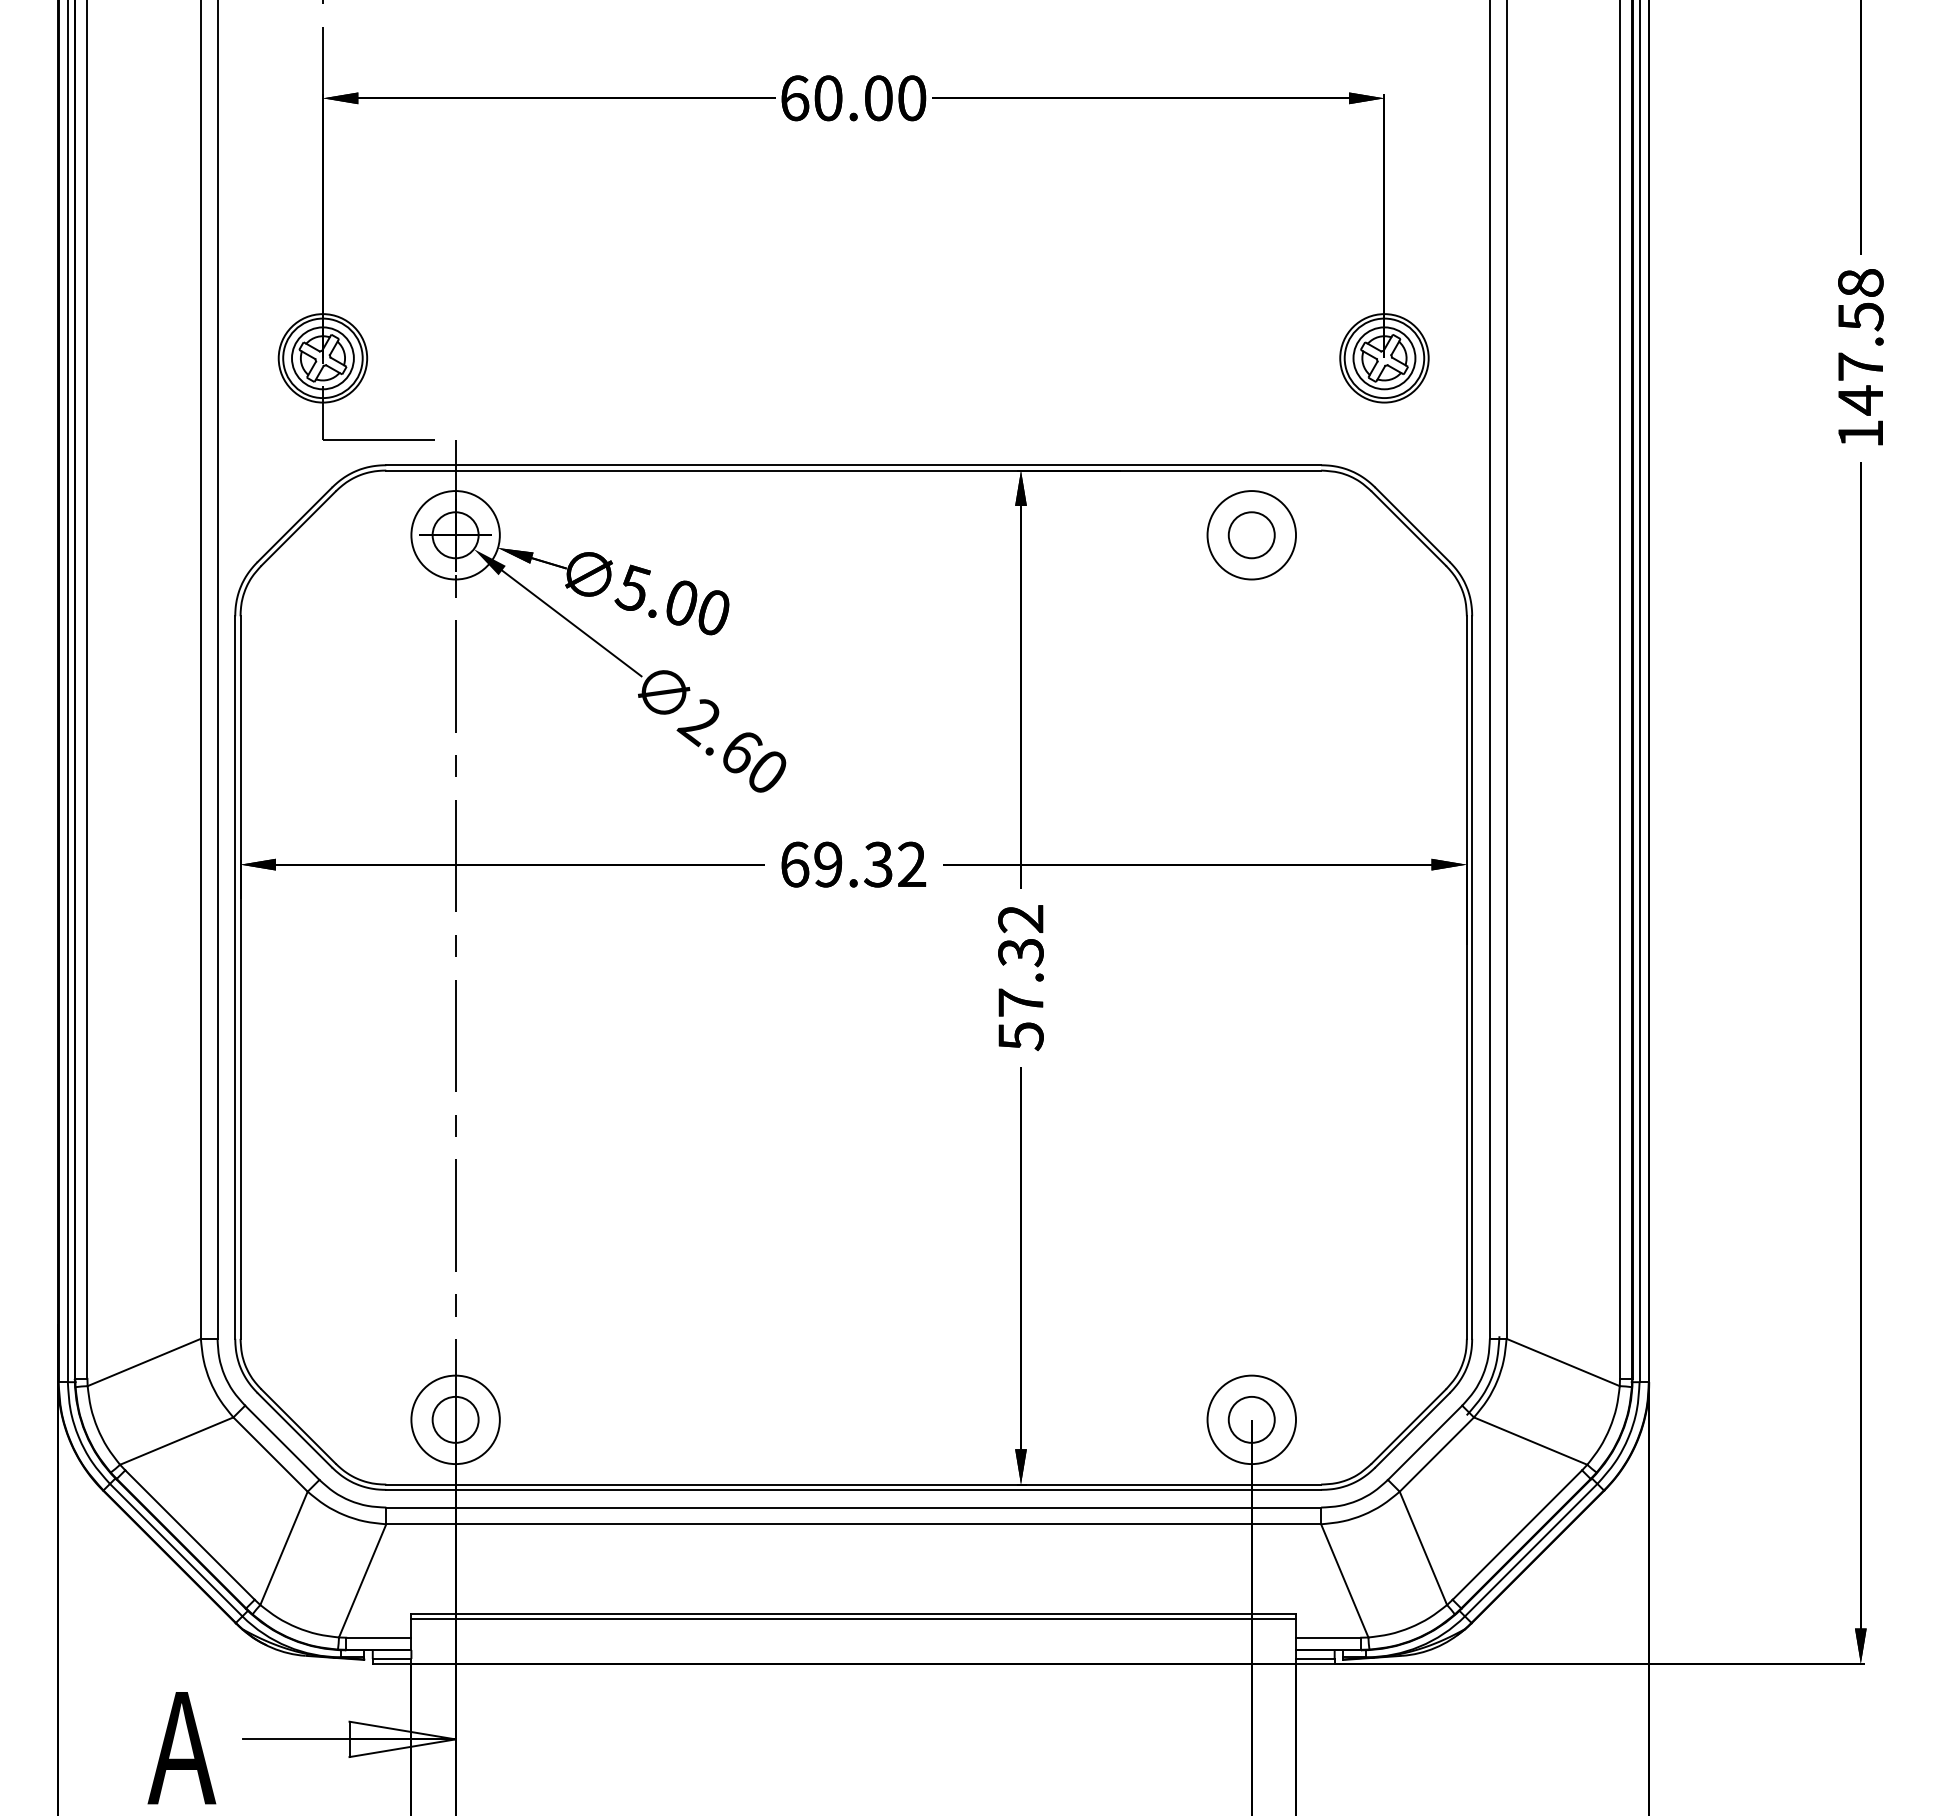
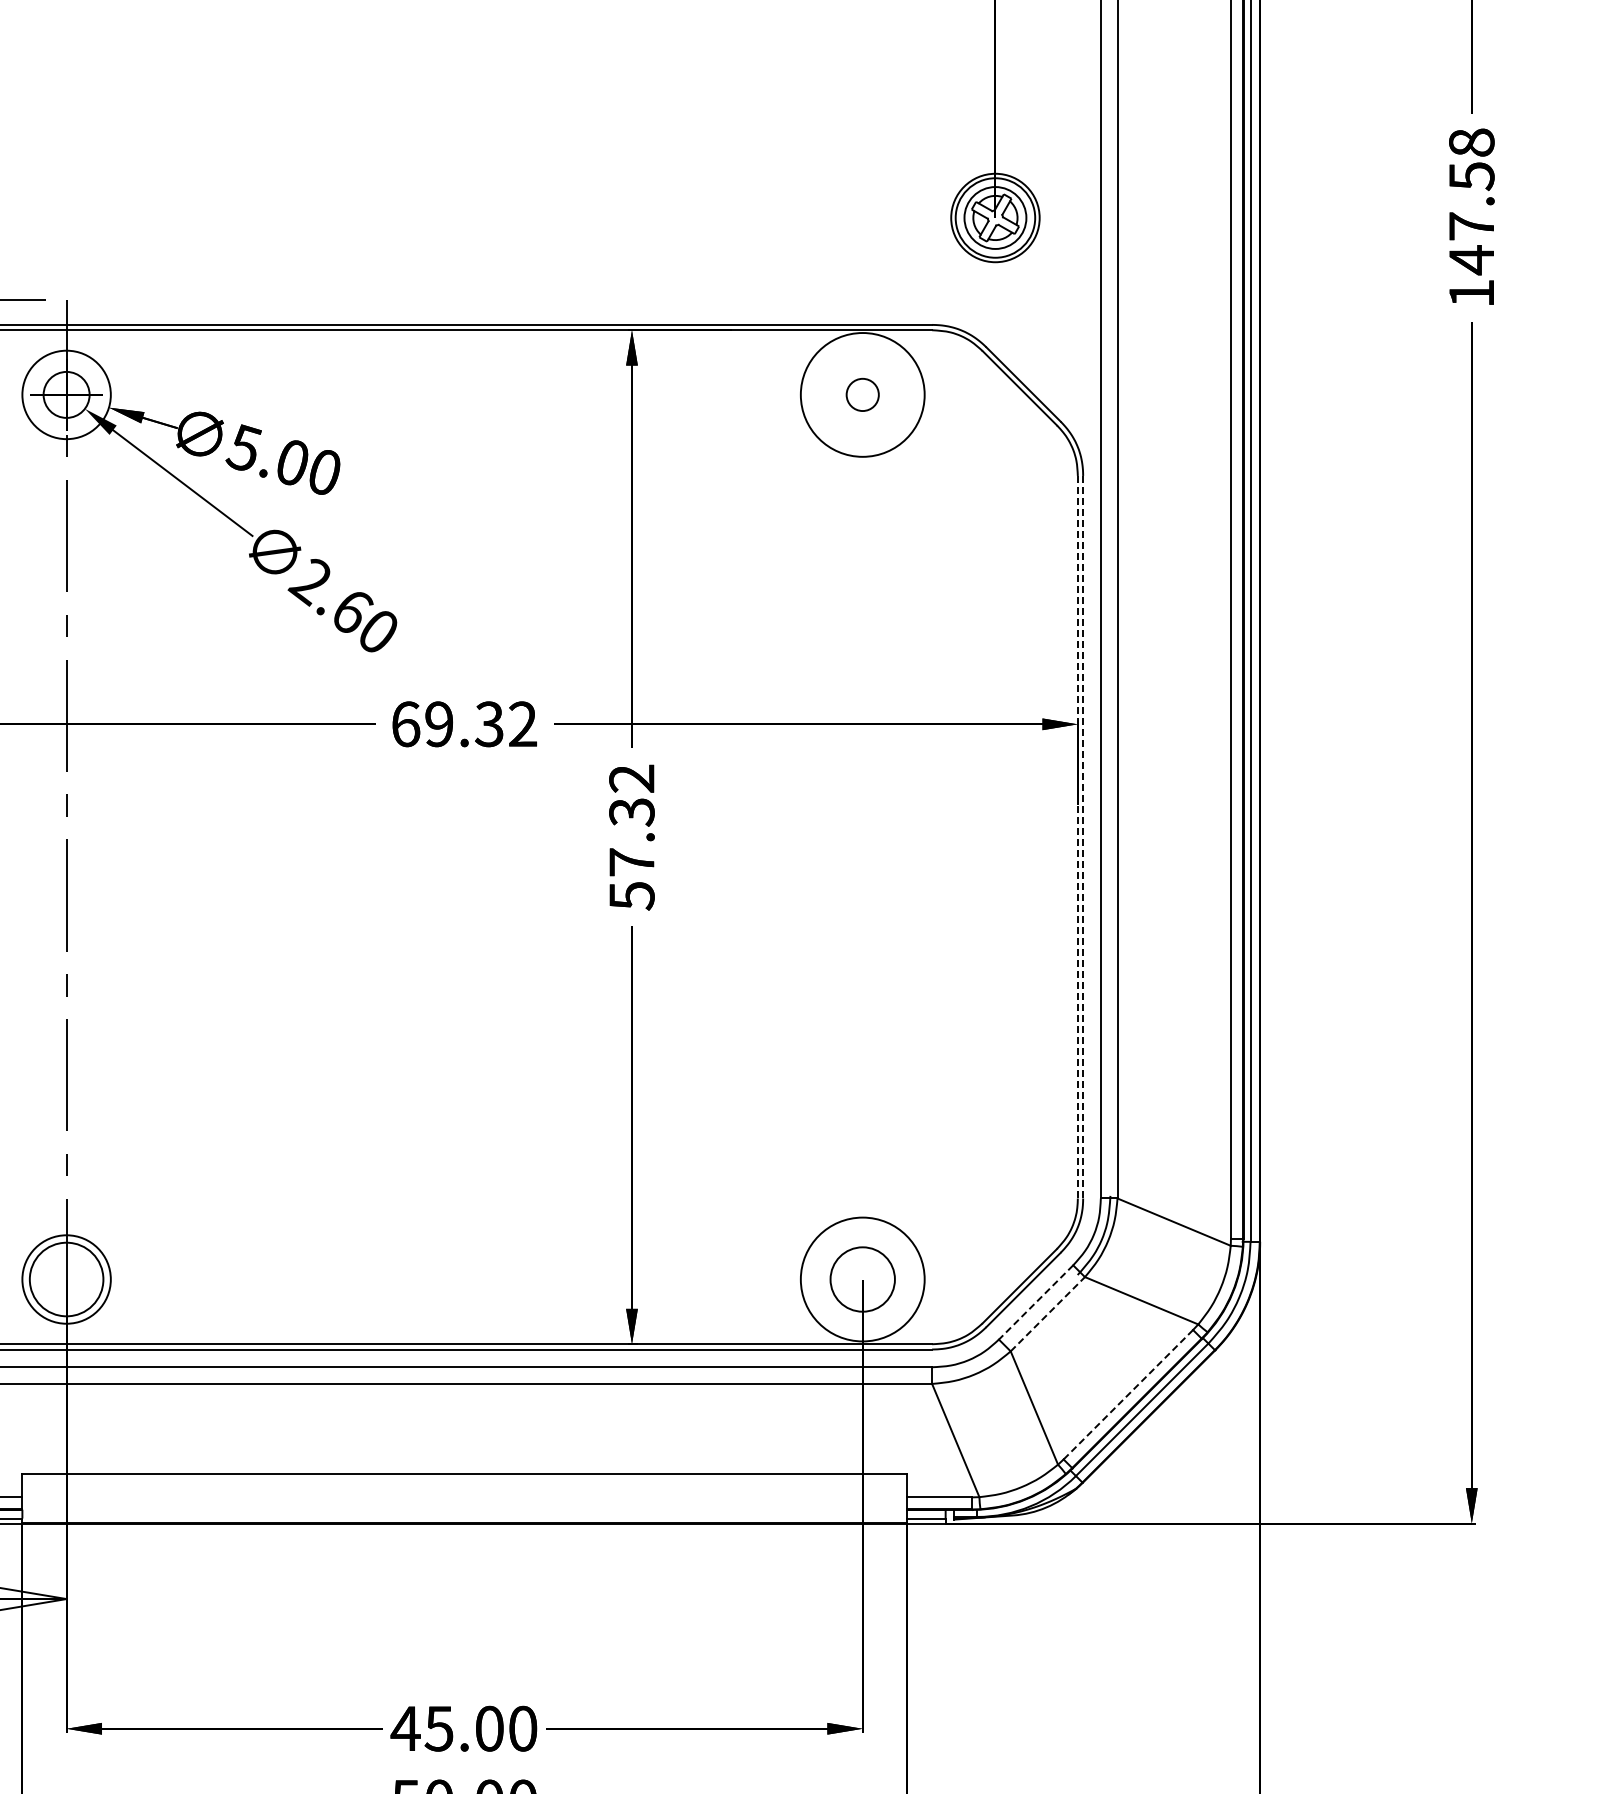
circle: (1251, 535) -> (862, 395), size x0.7
circle: (1251, 535) -> (862, 395), size x1.4
line: (1466, 977) -> (1077, 837), solid -> dashed
line: (1472, 977) -> (1083, 837), solid -> dashed
circle: (455, 1419) -> (66, 1279), size x1.6
circle: (1251, 1419) -> (862, 1279), size x1.4
circle: (1251, 1419) -> (862, 1279), size x1.4
line: (1425, 1442) -> (1036, 1302), solid -> dashed
line: (1436, 1454) -> (1047, 1314), solid -> dashed
line: (1517, 1535) -> (1128, 1395), solid -> dashed
line: (853, 1619) -> (464, 1479), removed

